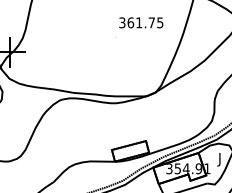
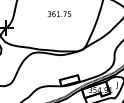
text: (141, 23) -> (59, 14), moved

